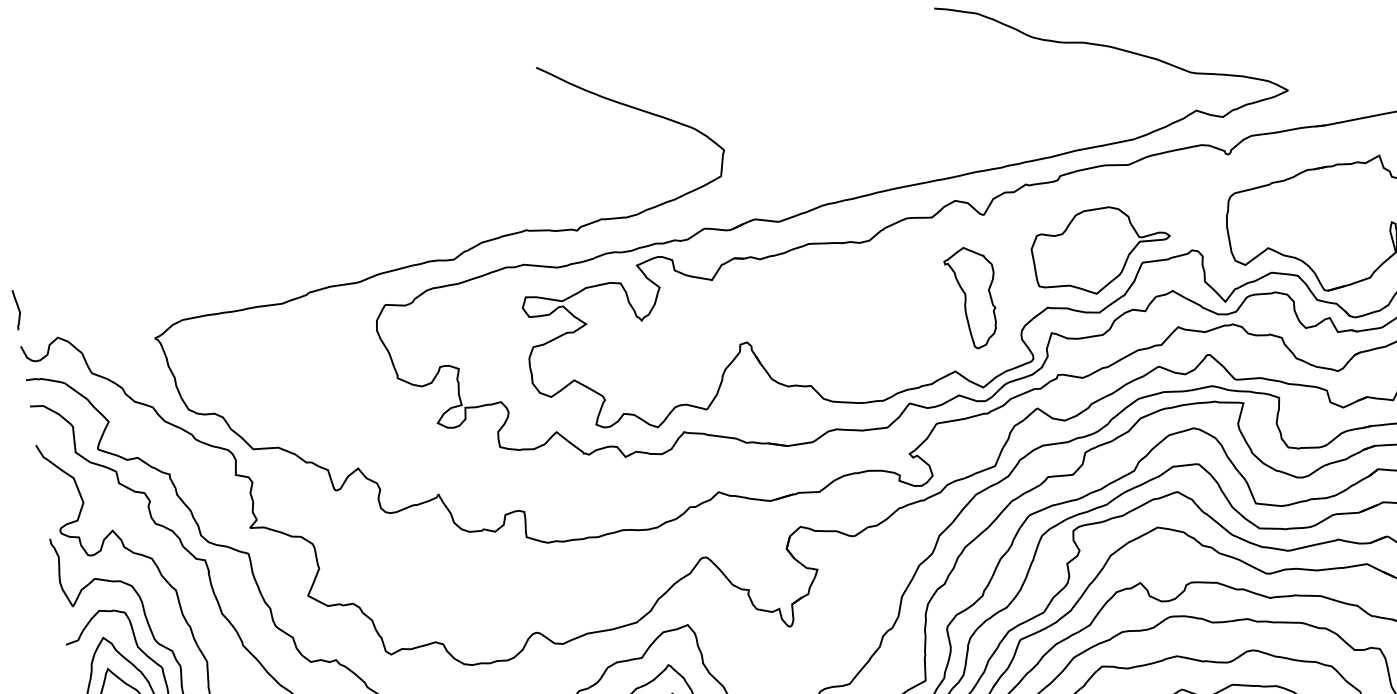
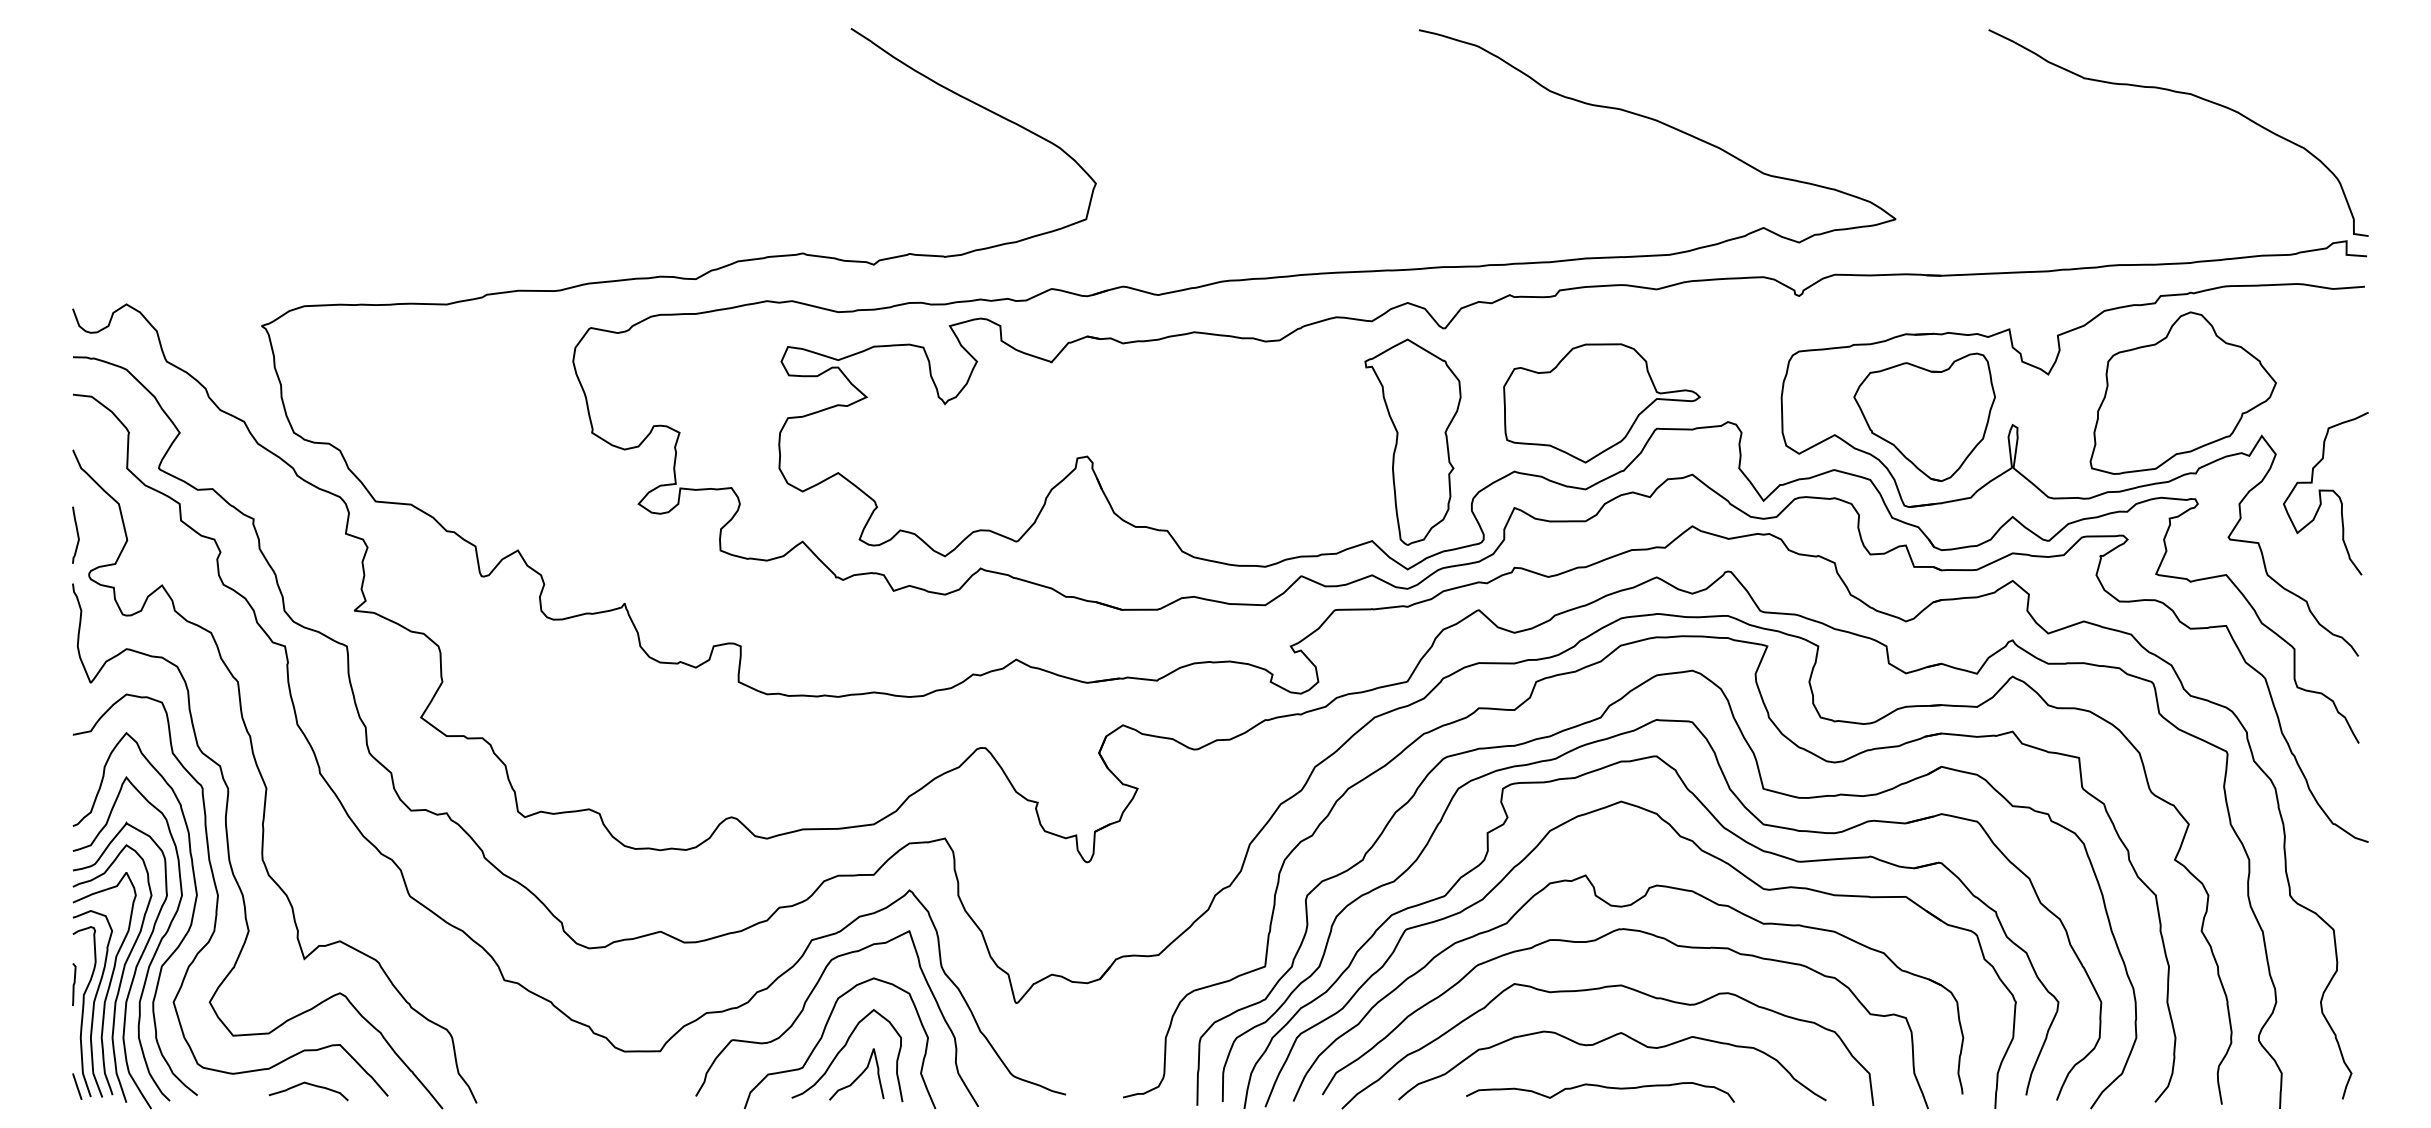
part: (1329, 226) -> (1924, 417), added
part: (973, 297) -> (1412, 441), size x1.43
curve: (17, 308) -> (76, 533), moved

